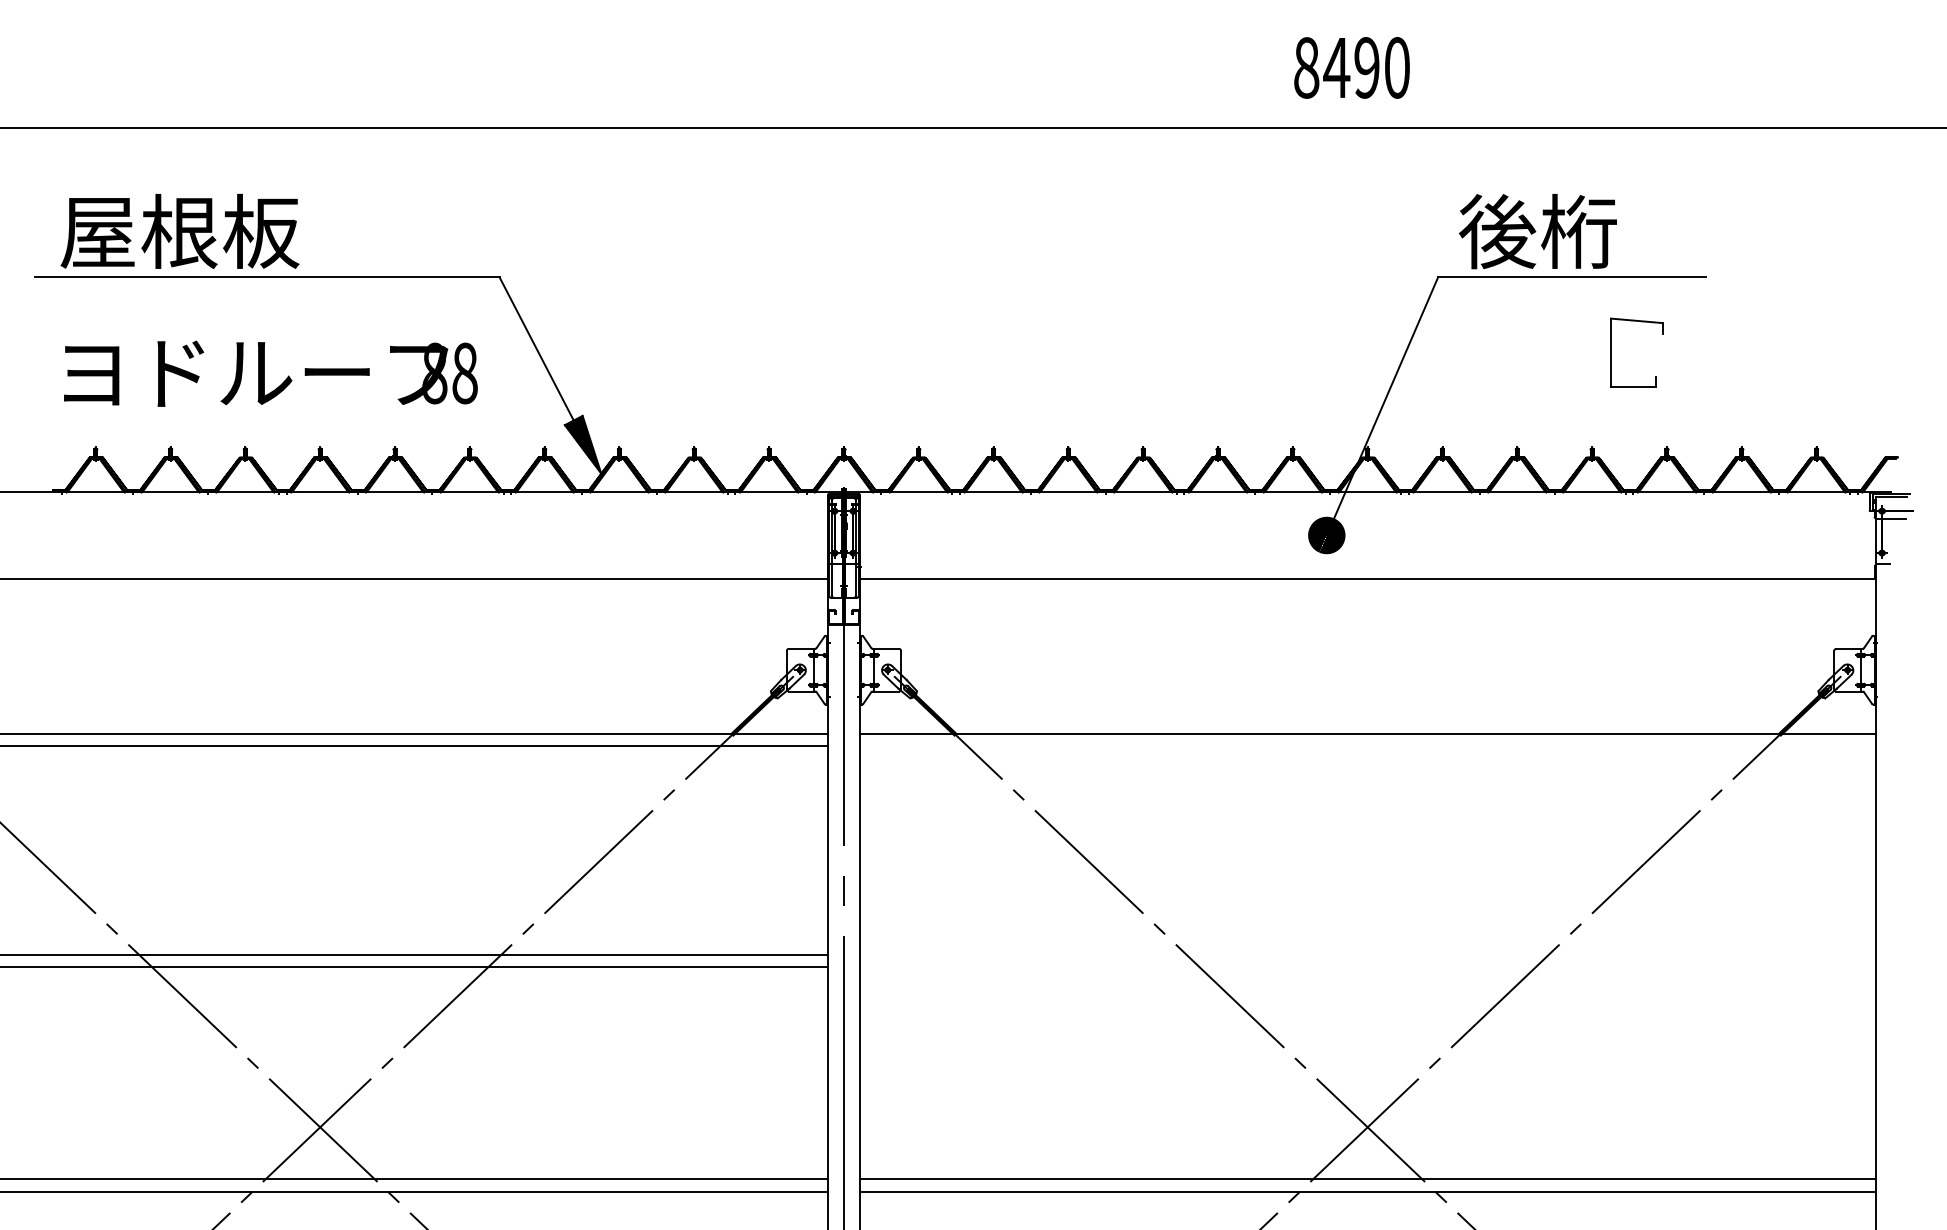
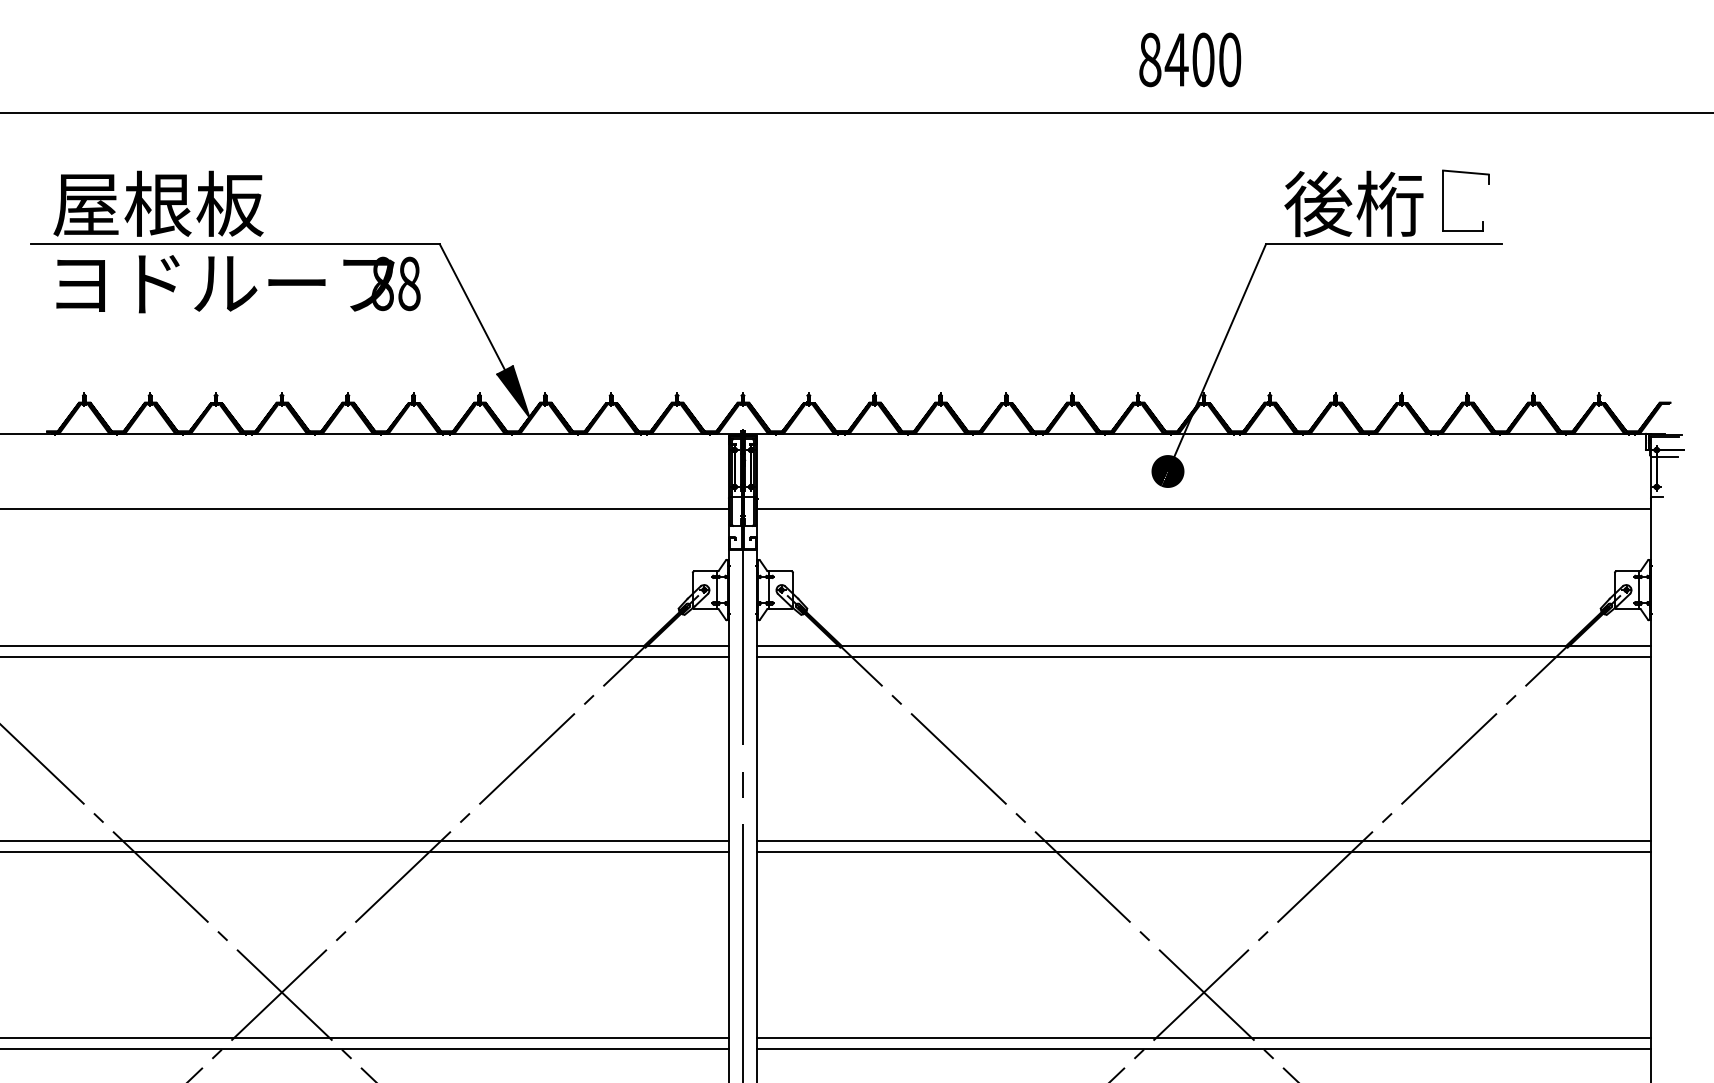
text: (1367, 67) -> (1203, 59), 8490 -> 8400
part: (1611, 352) -> (1443, 200), moved
text: (270, 374) -> (238, 284), moved
line: (1367, 746) -> (1203, 657), added
line: (1367, 954) -> (1203, 840), added
line: (1367, 967) -> (1203, 851), added

